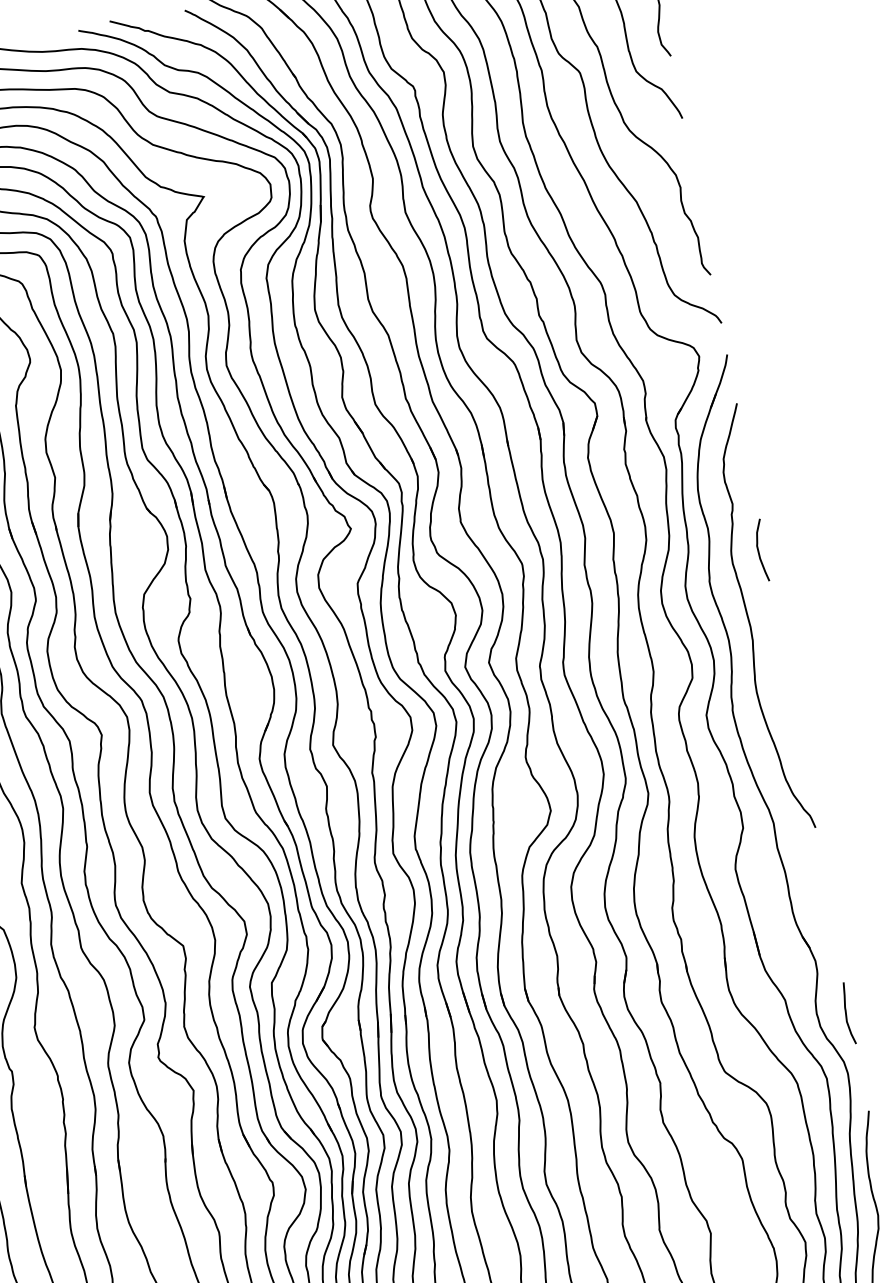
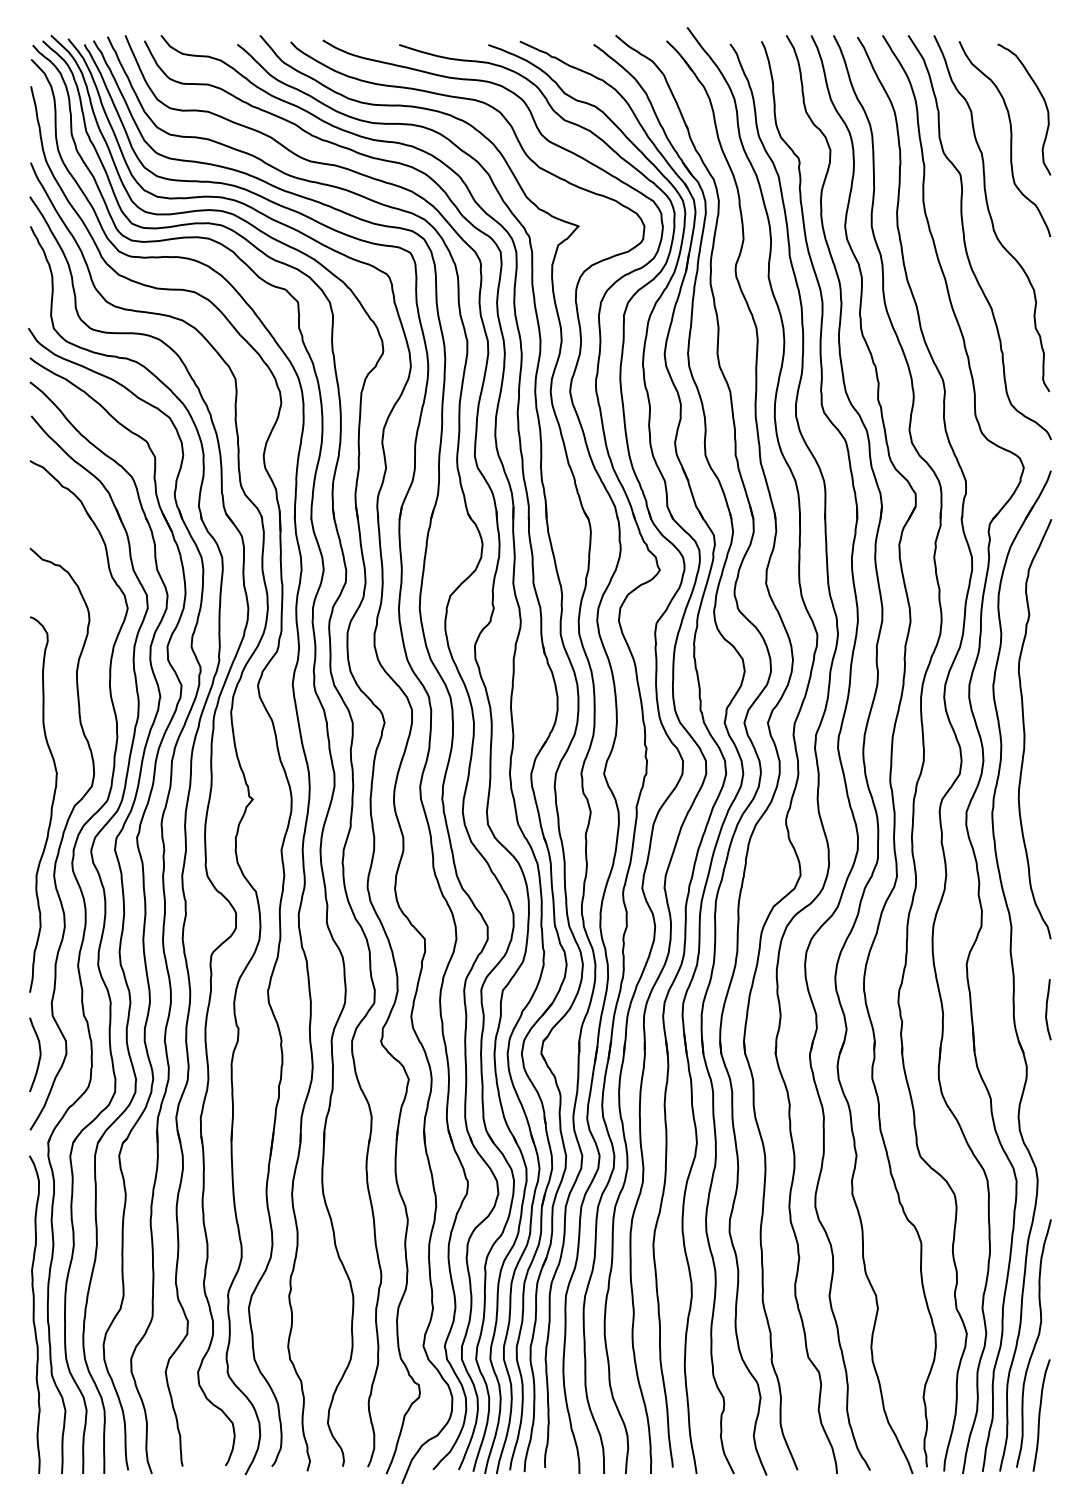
curve: (759, 551) -> (1046, 664), removed
curve: (846, 1013) -> (1047, 1009), moved

